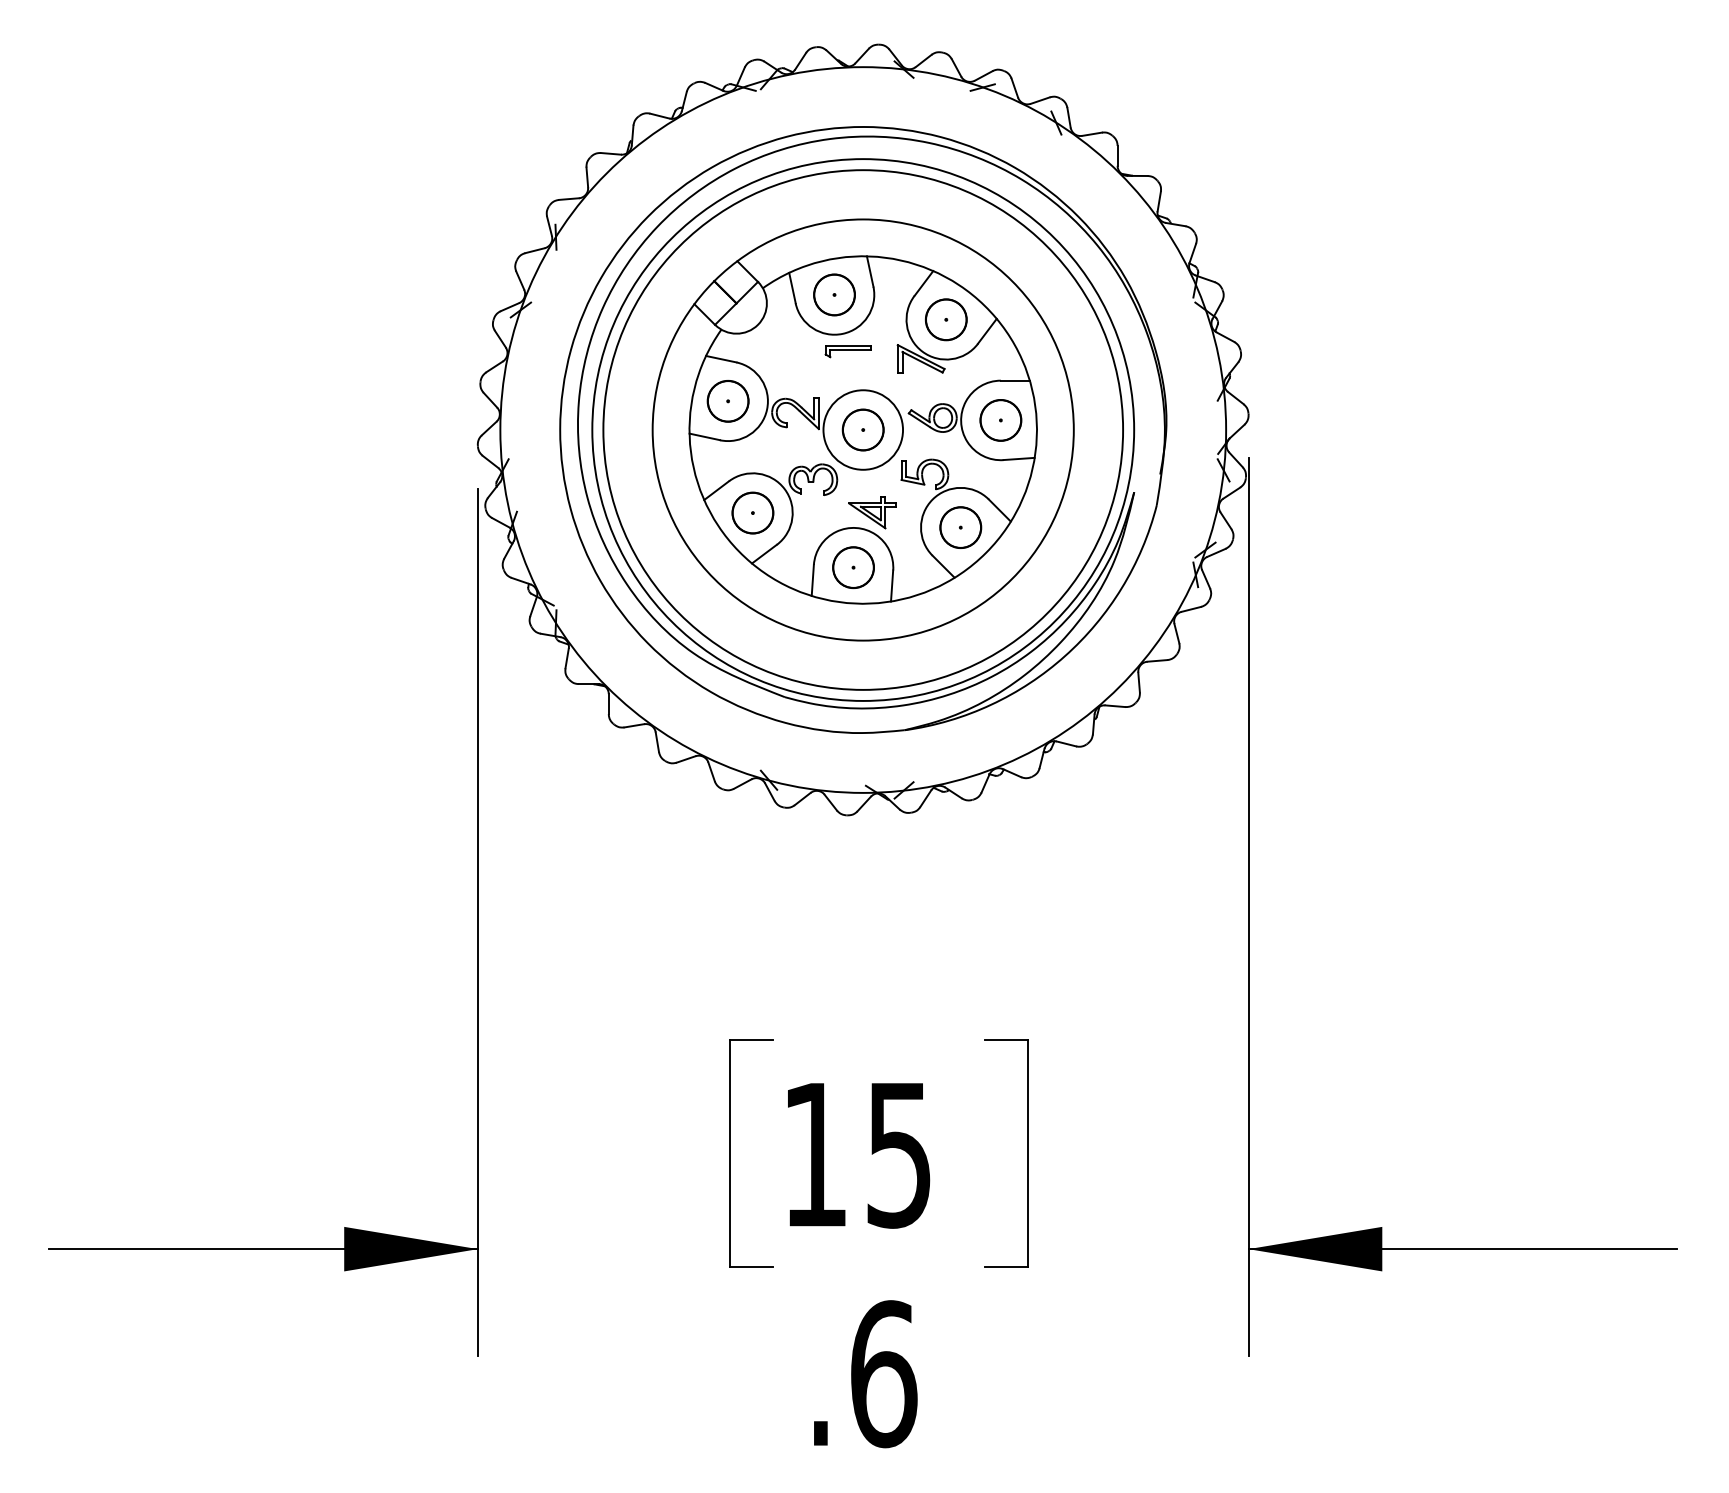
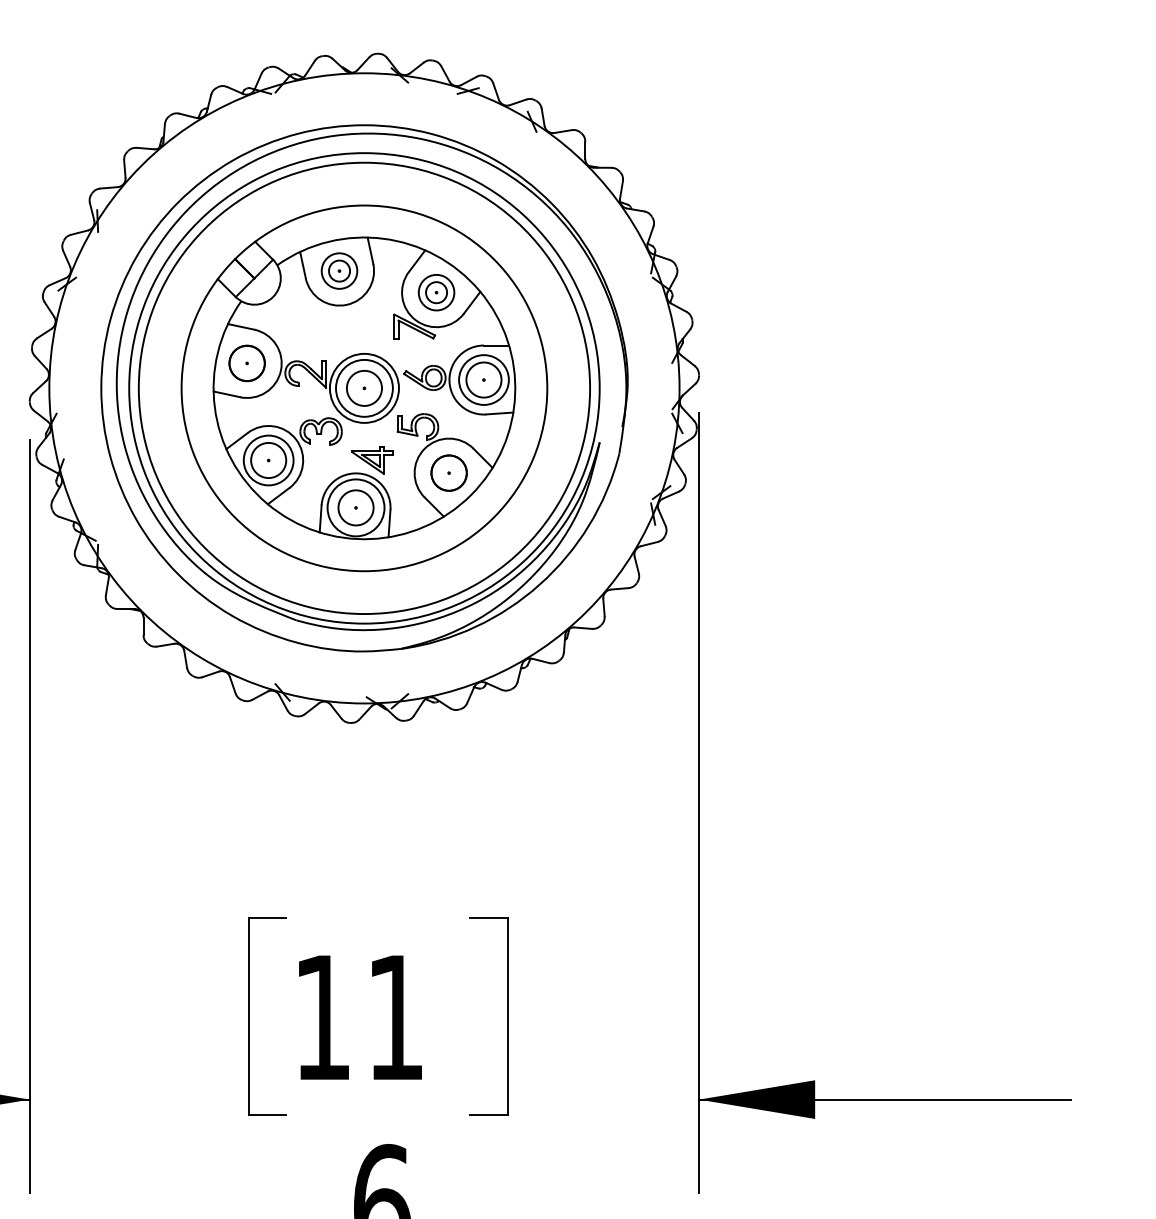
circle: (834, 294) -> (339, 270), size x0.6
circle: (946, 319) -> (436, 292), size x0.6
part: (847, 351) -> (350, 320), removed
circle: (1000, 419) -> (483, 379), size x1.4
circle: (862, 429) -> (363, 387), size x1.6
circle: (752, 512) -> (268, 459), size x1.4
circle: (853, 567) -> (355, 507), size x1.6
text: (898, 1155) -> (395, 1018), 15 -> 11

